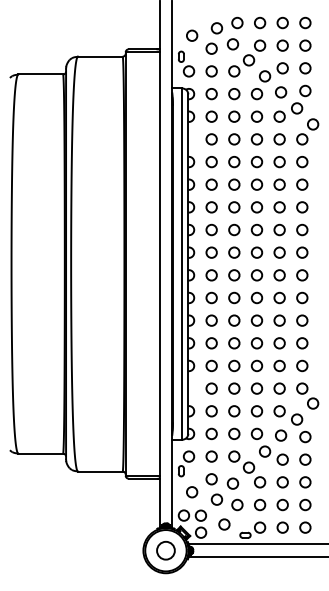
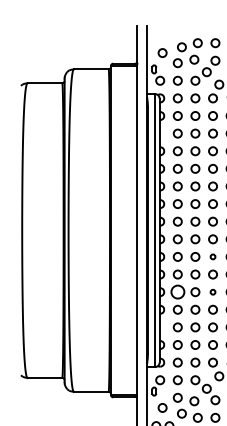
circle: (256, 297) -> (212, 256), size x0.6
circle: (211, 343) -> (177, 292), size x1.6
circle: (256, 343) -> (212, 292), size x0.6

